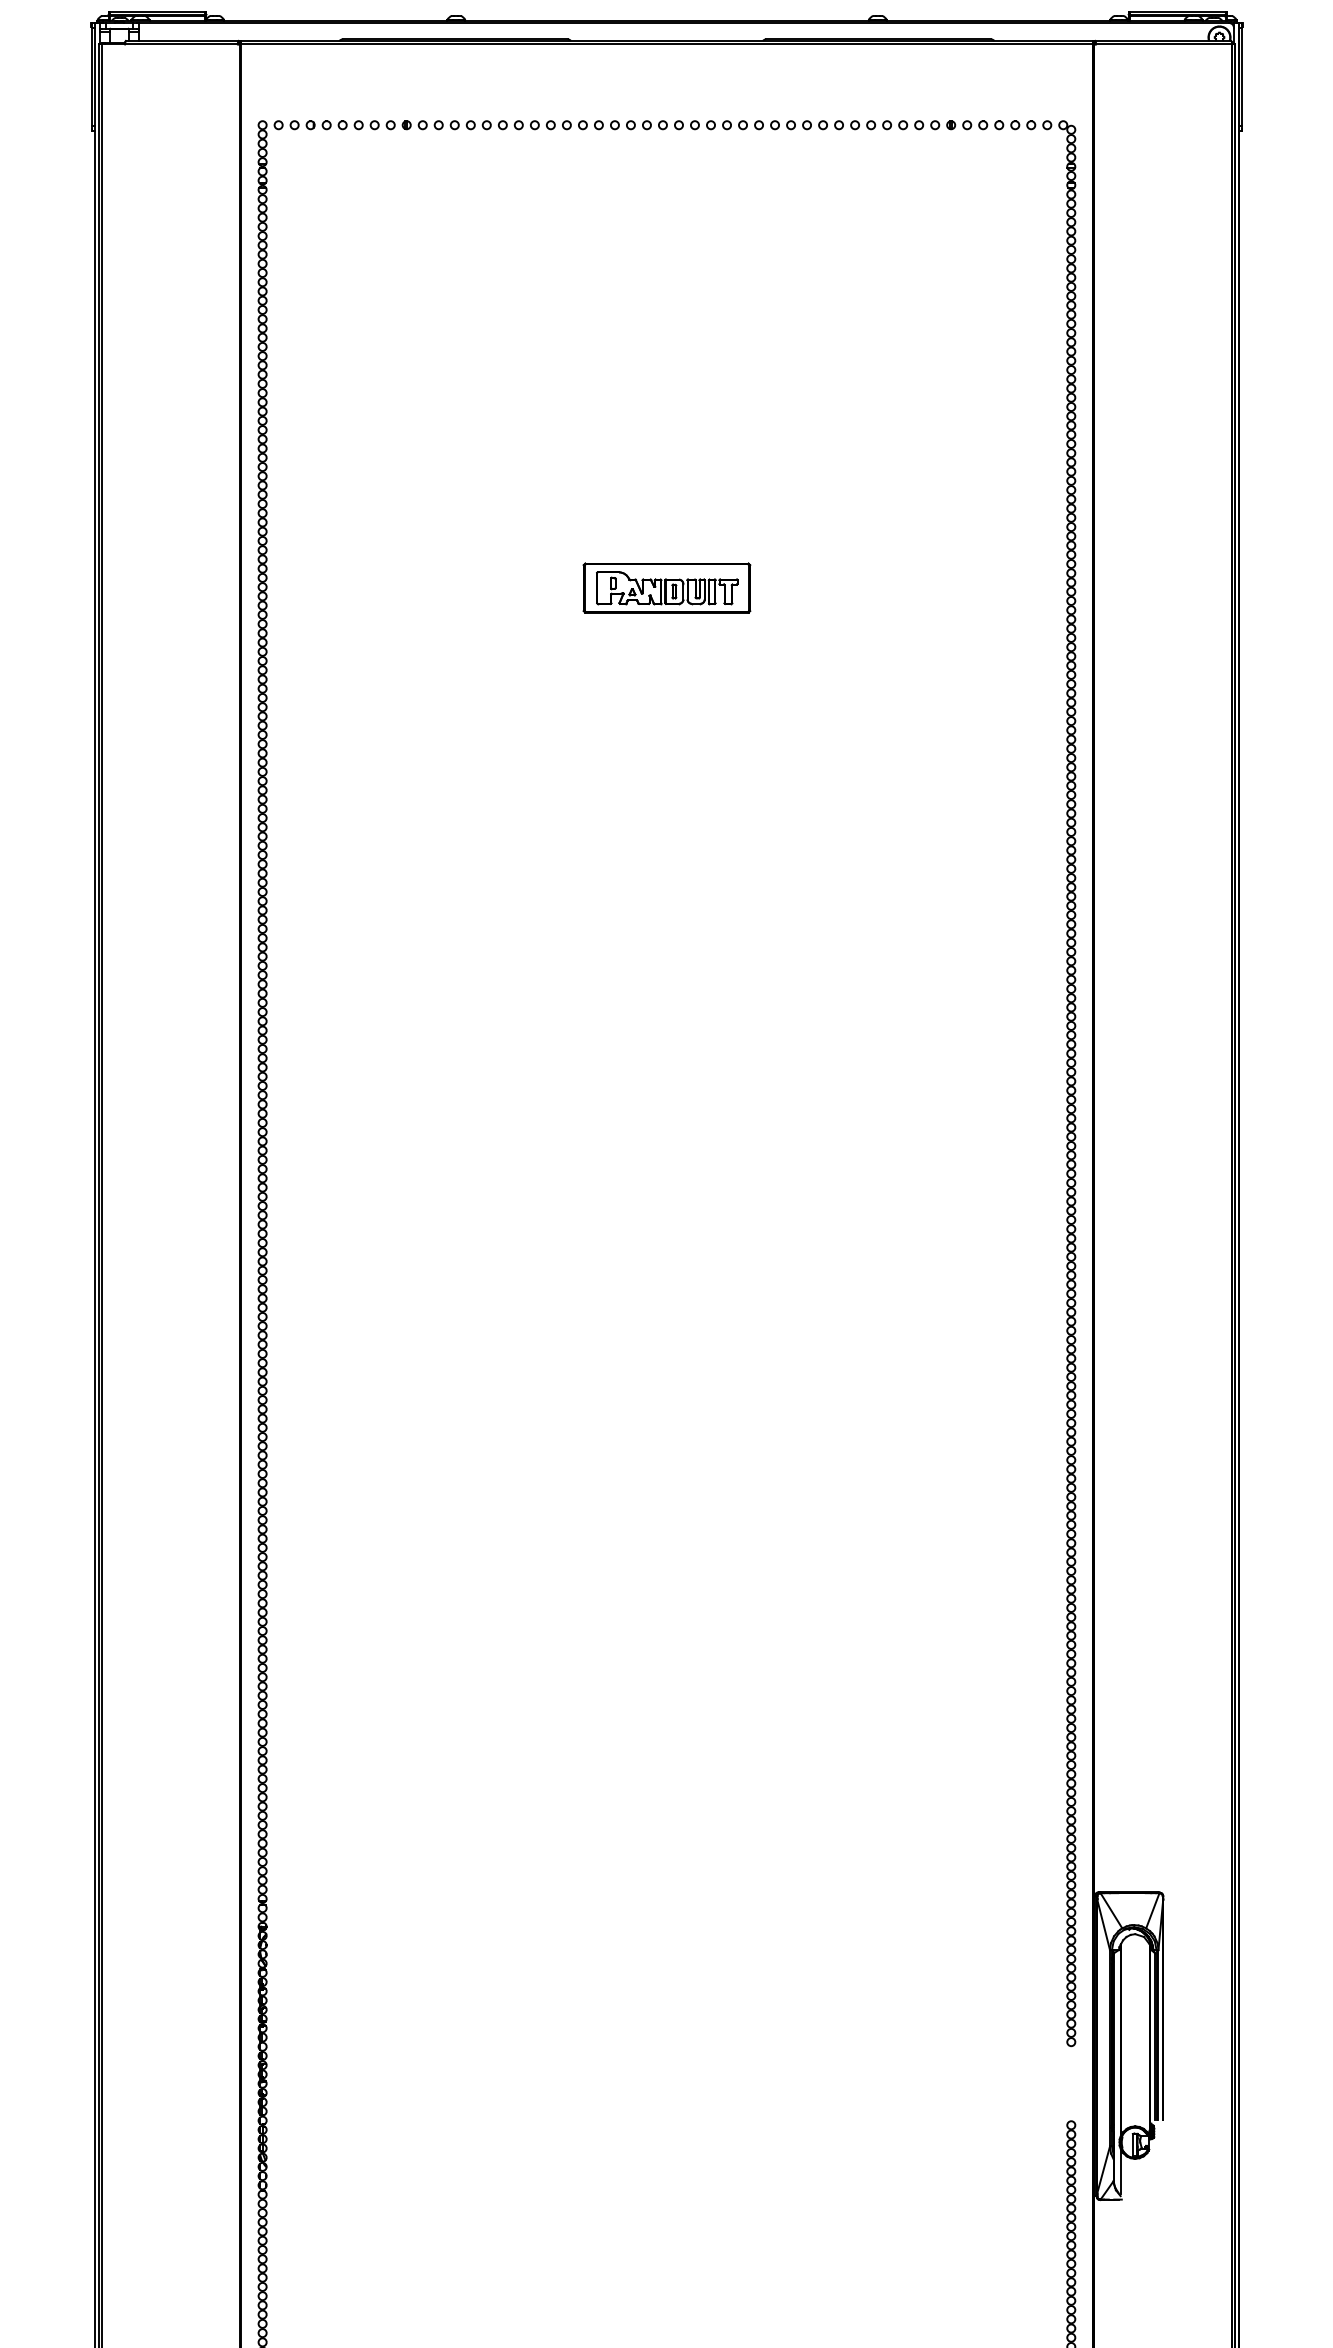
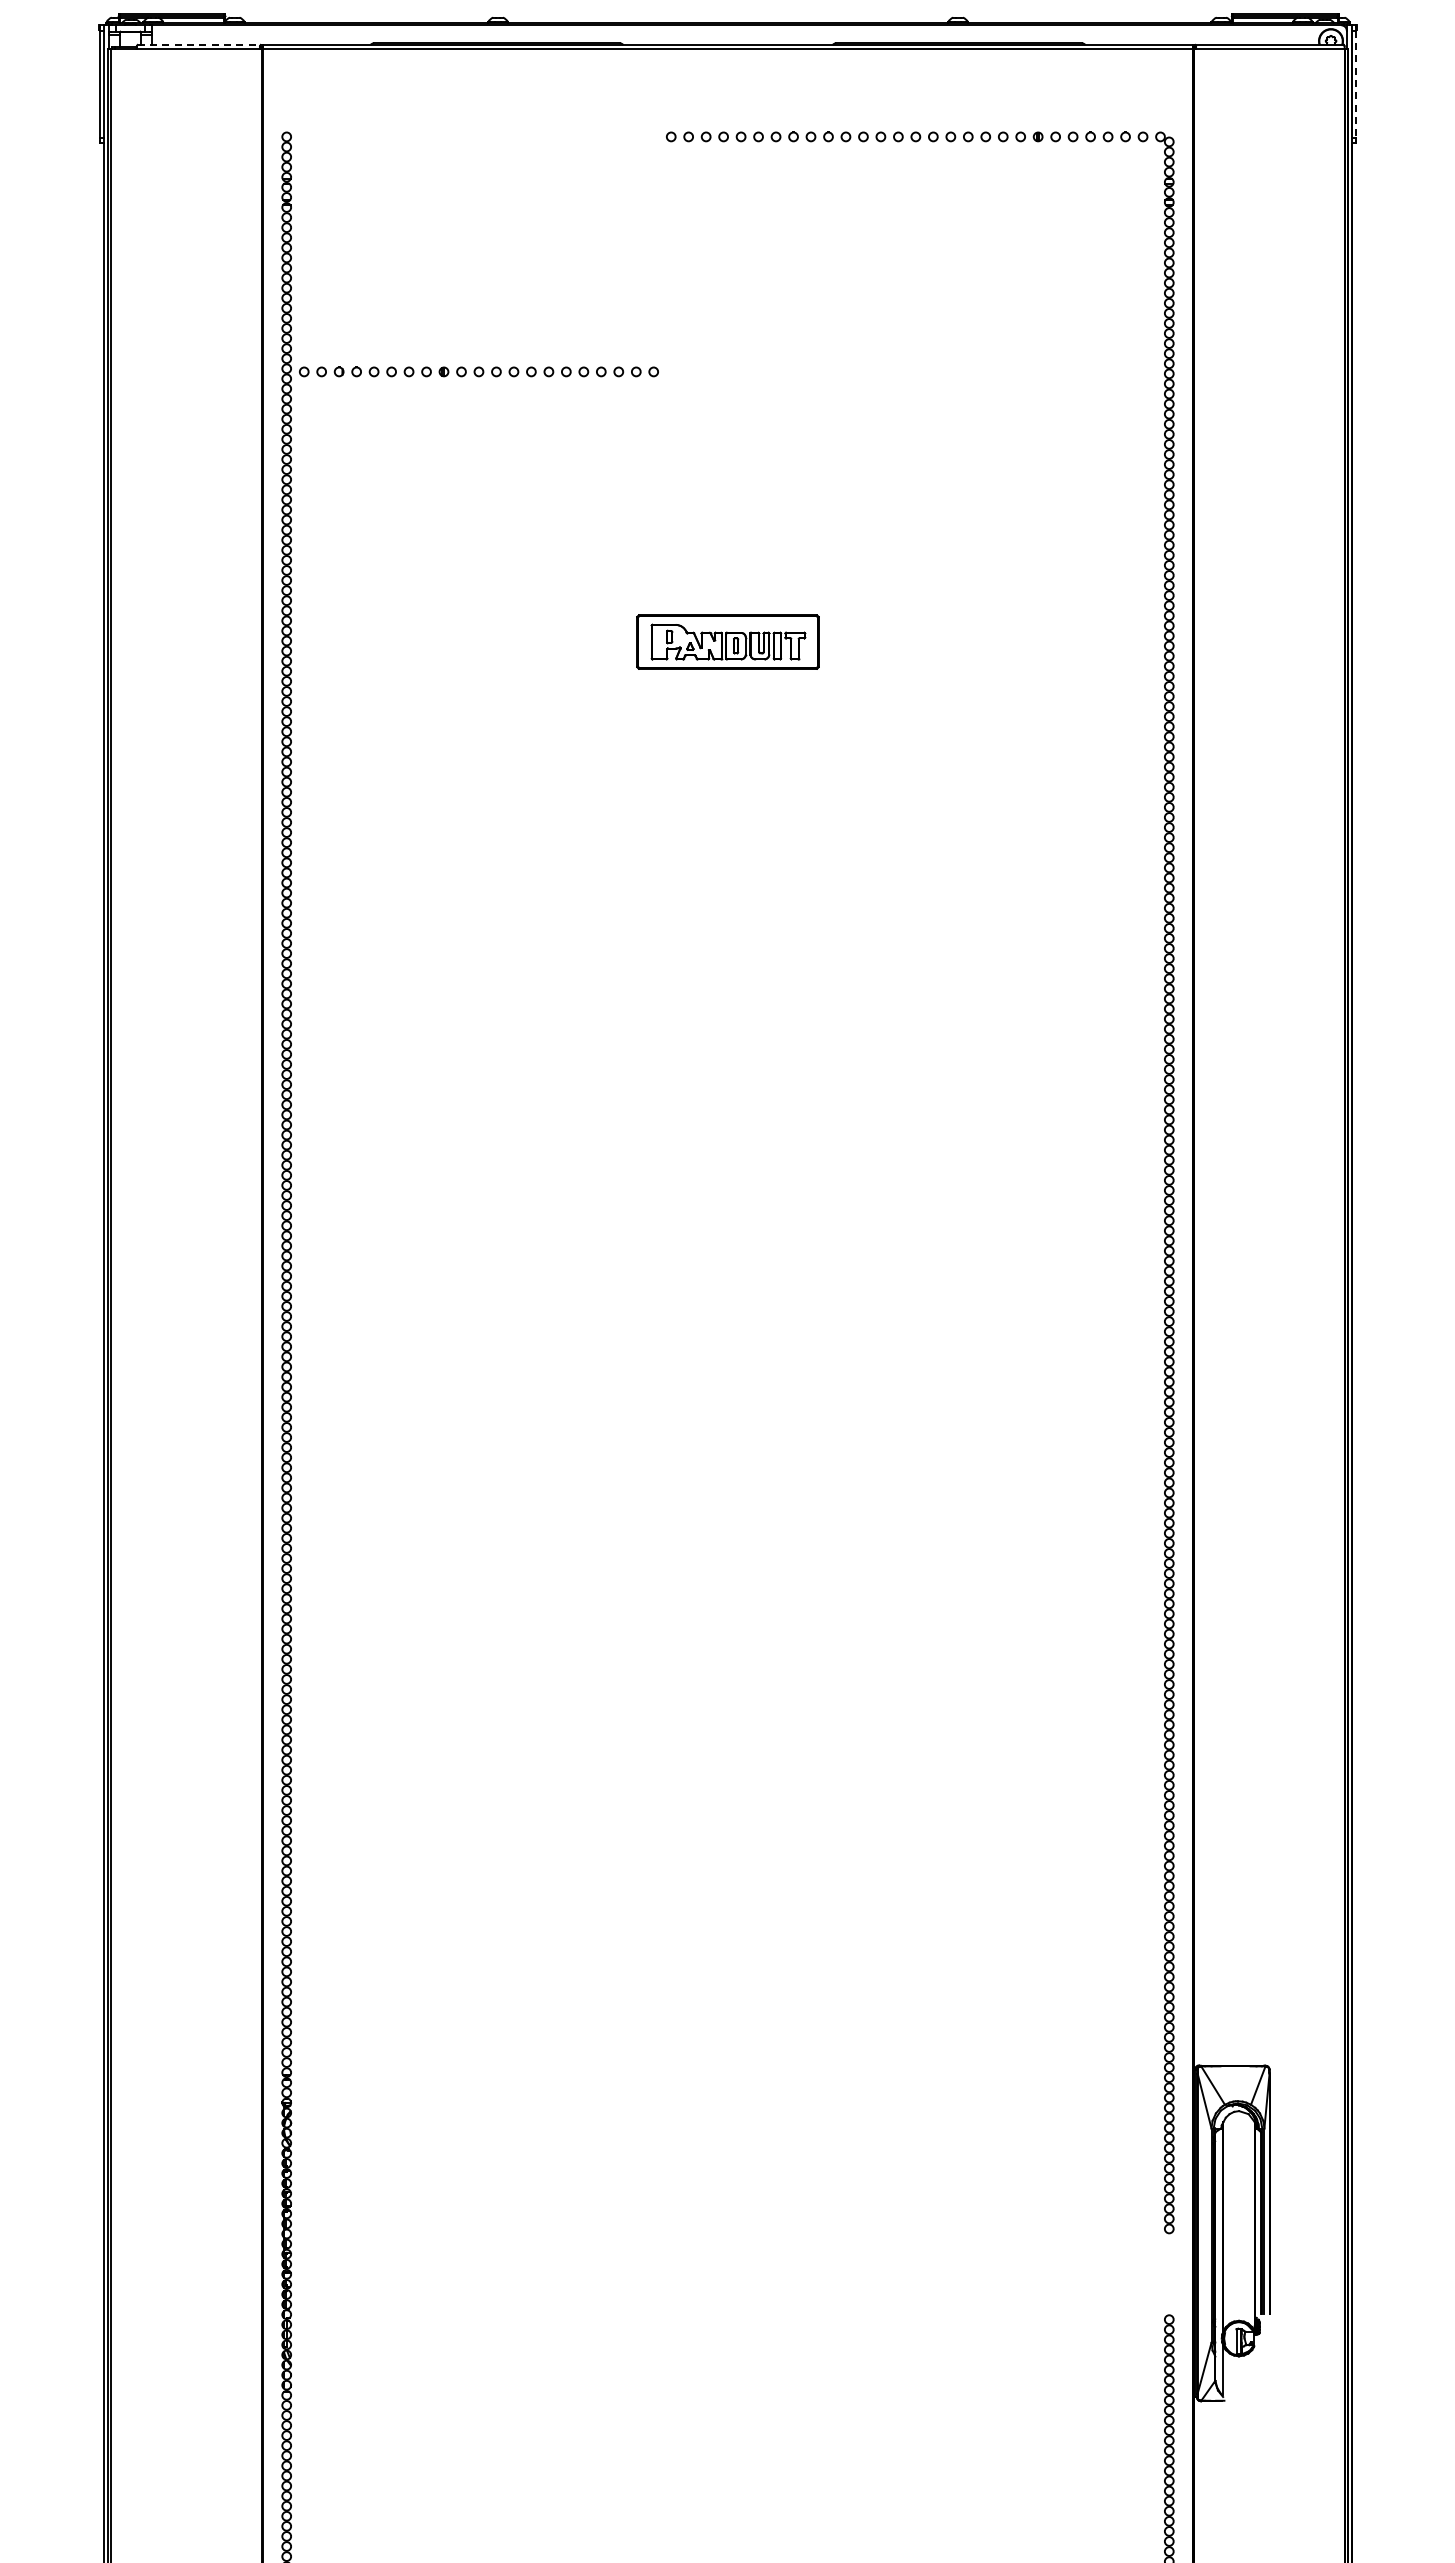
line: (182, 40) -> (199, 44), solid -> dashed
line: (1242, 77) -> (1356, 84), solid -> dashed
part: (438, 124) -> (478, 371), moved

